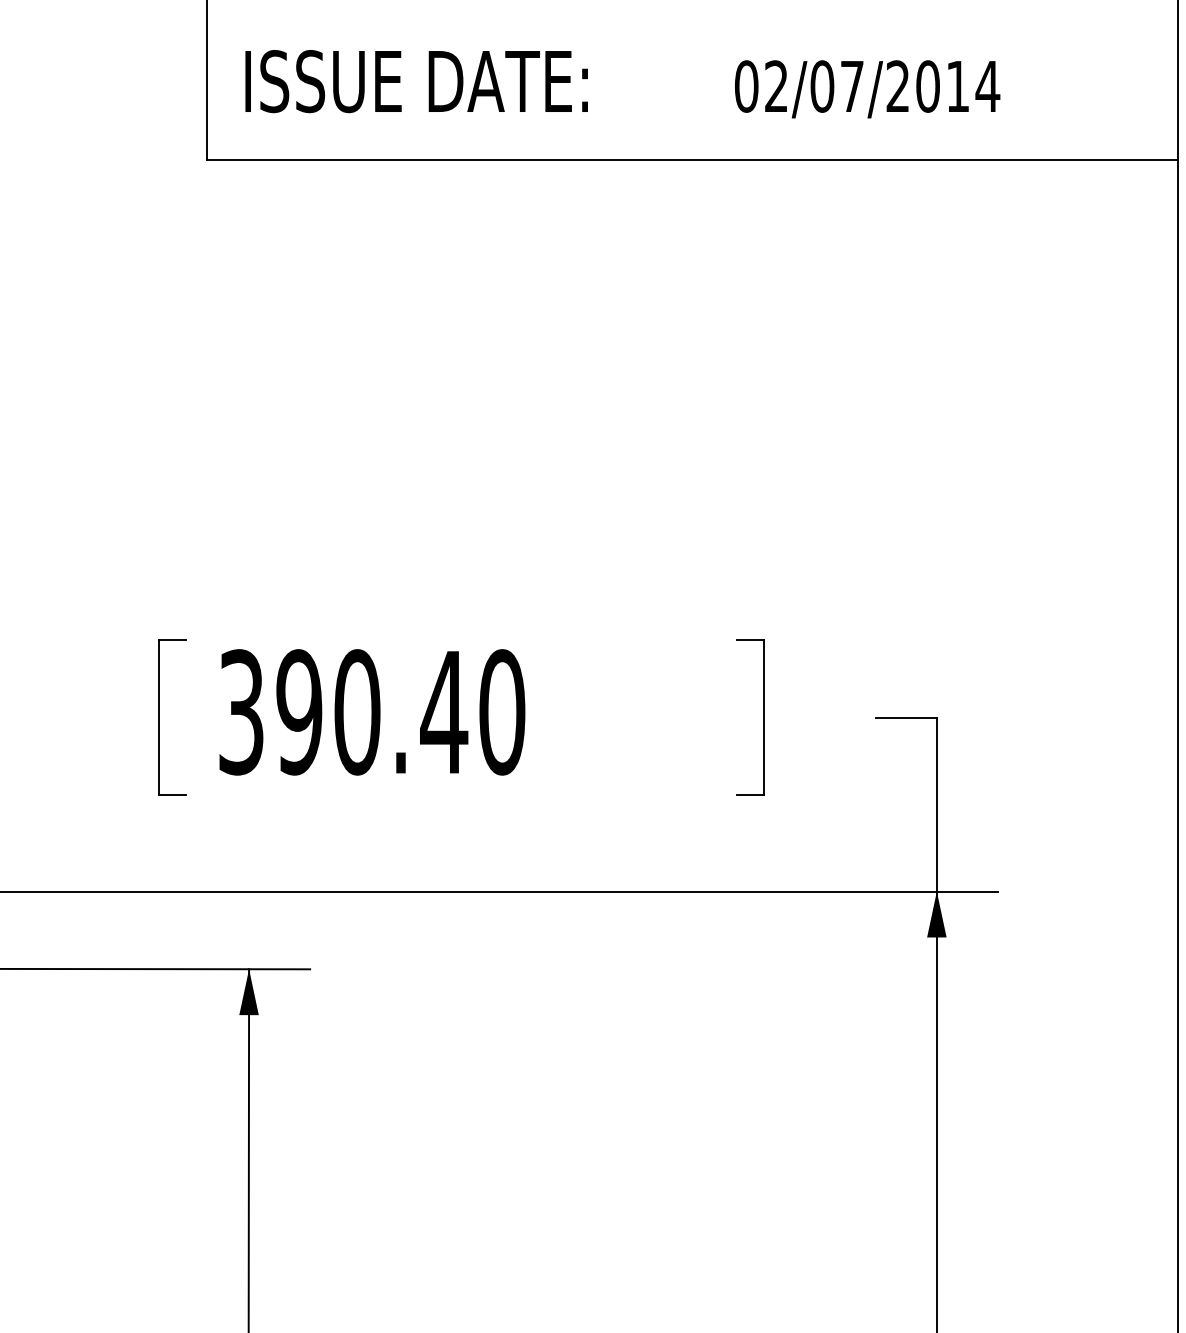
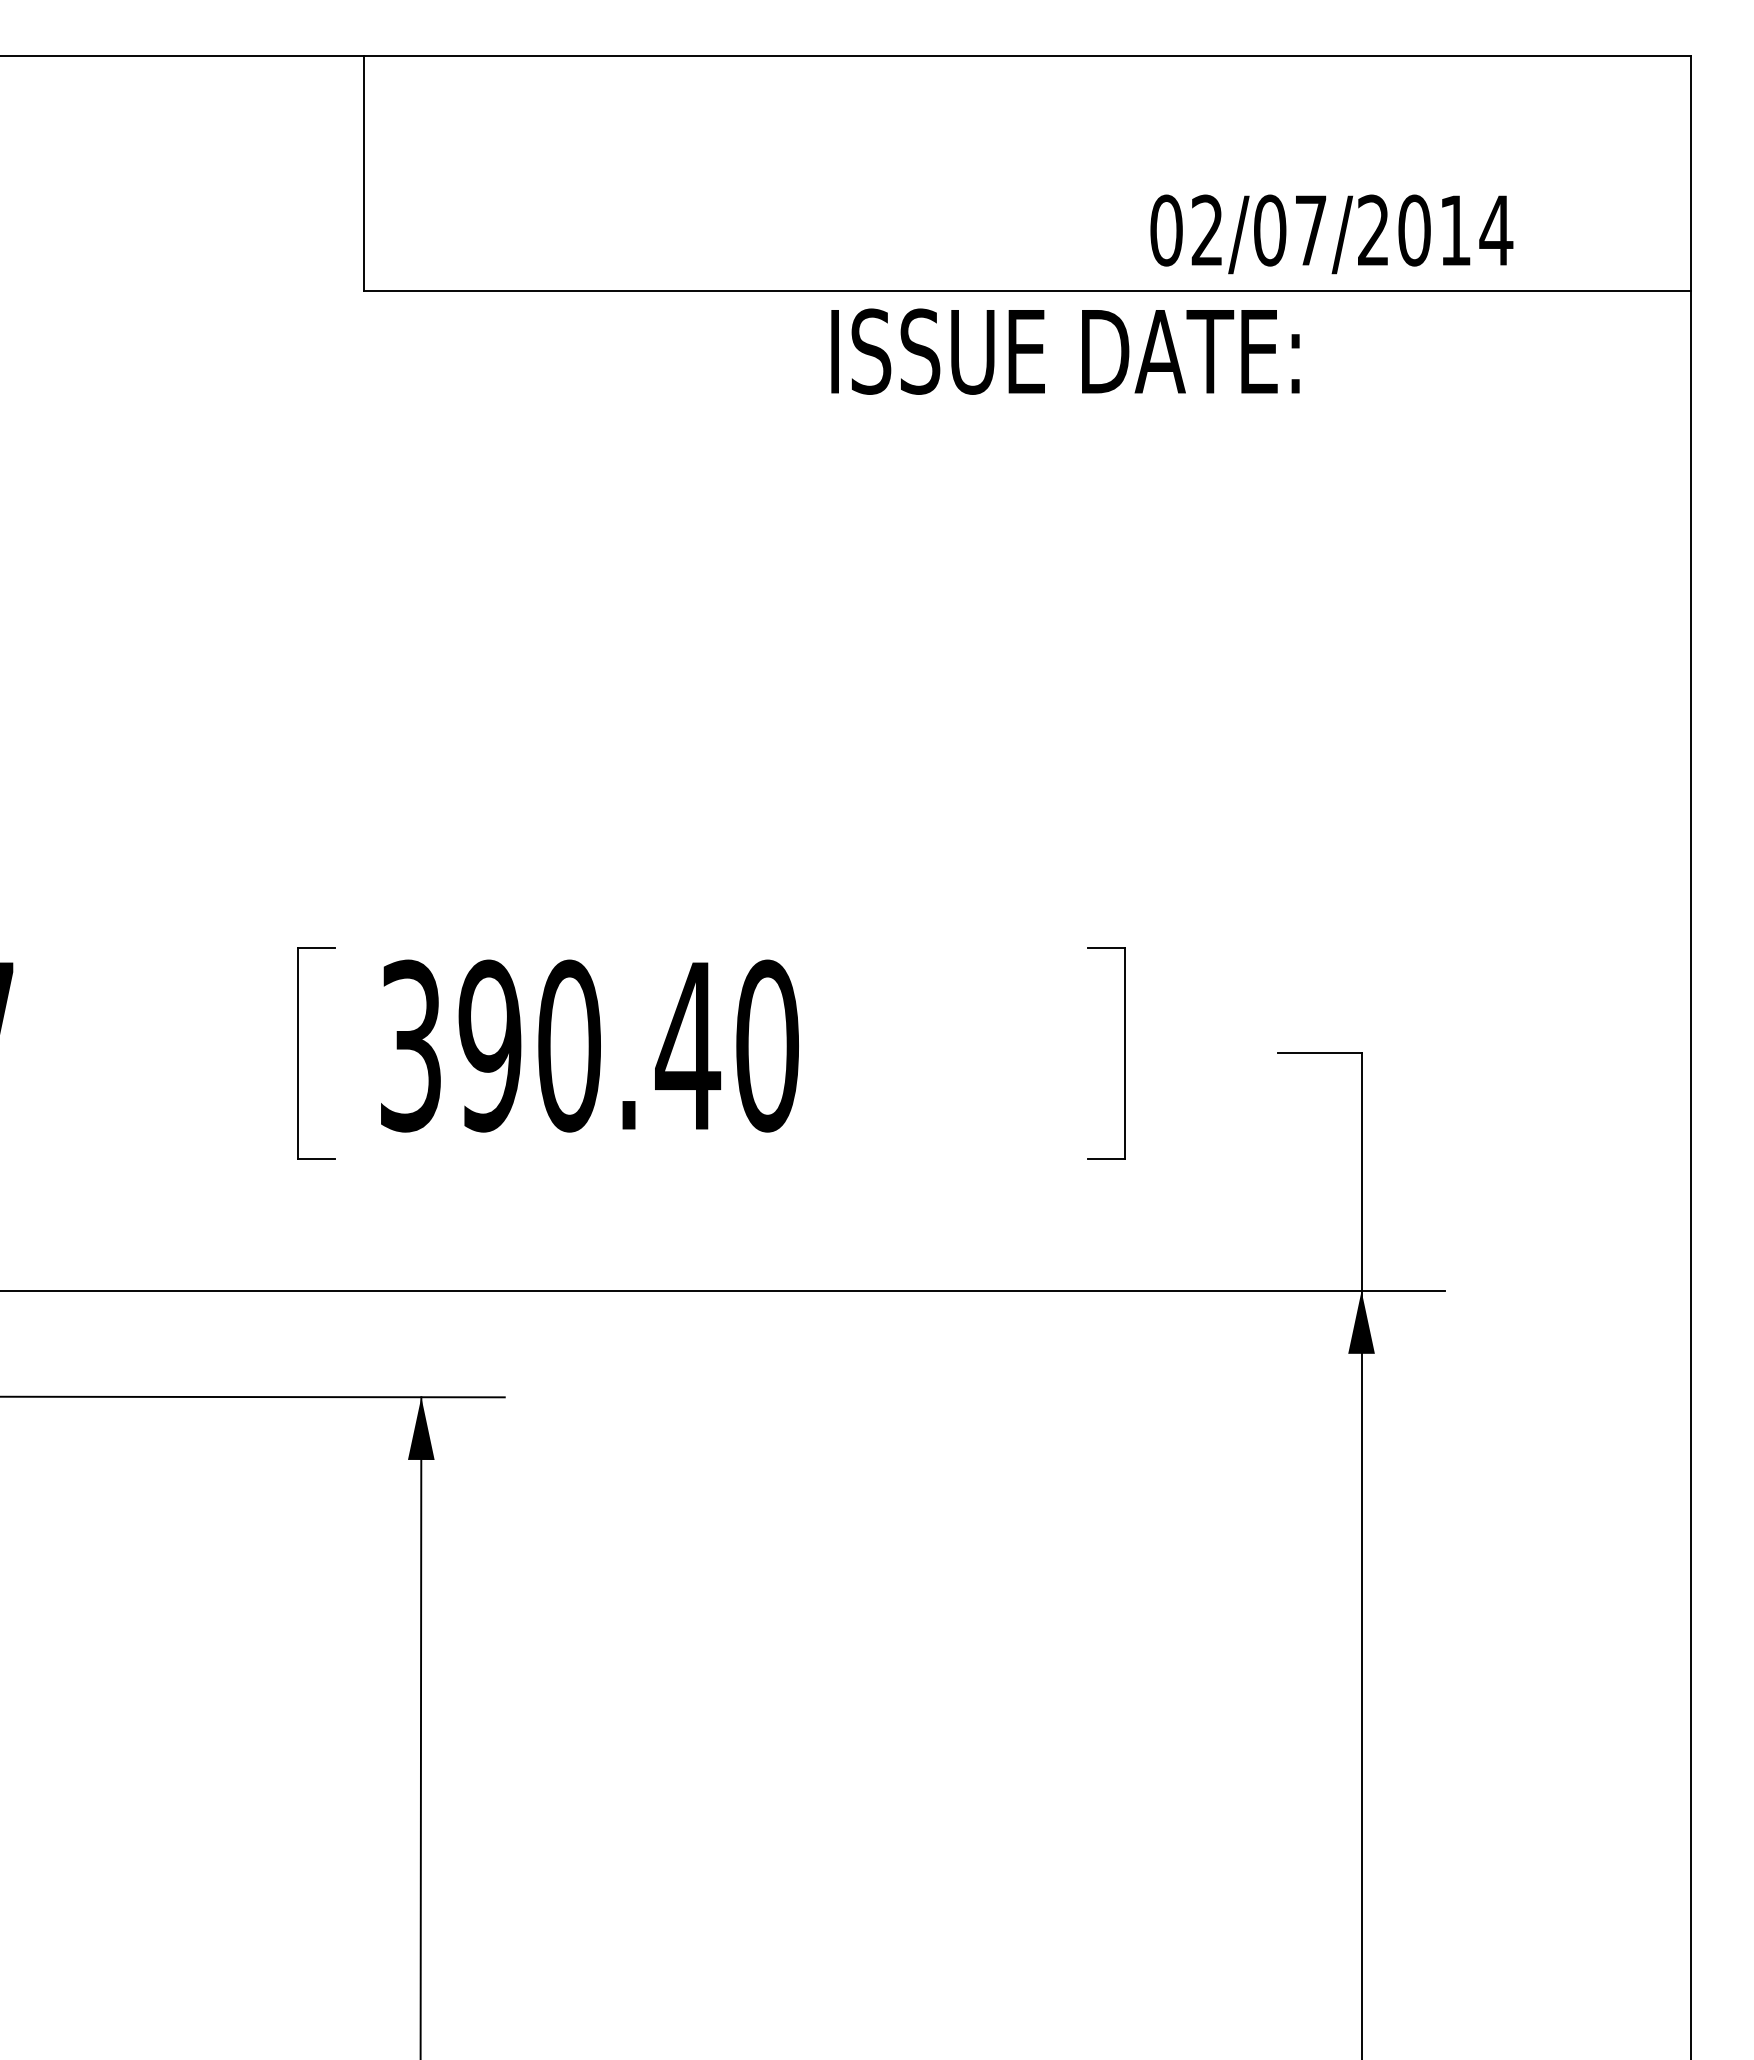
text: (416, 81) -> (1065, 351), moved
text: (867, 89) -> (1331, 234), moved

